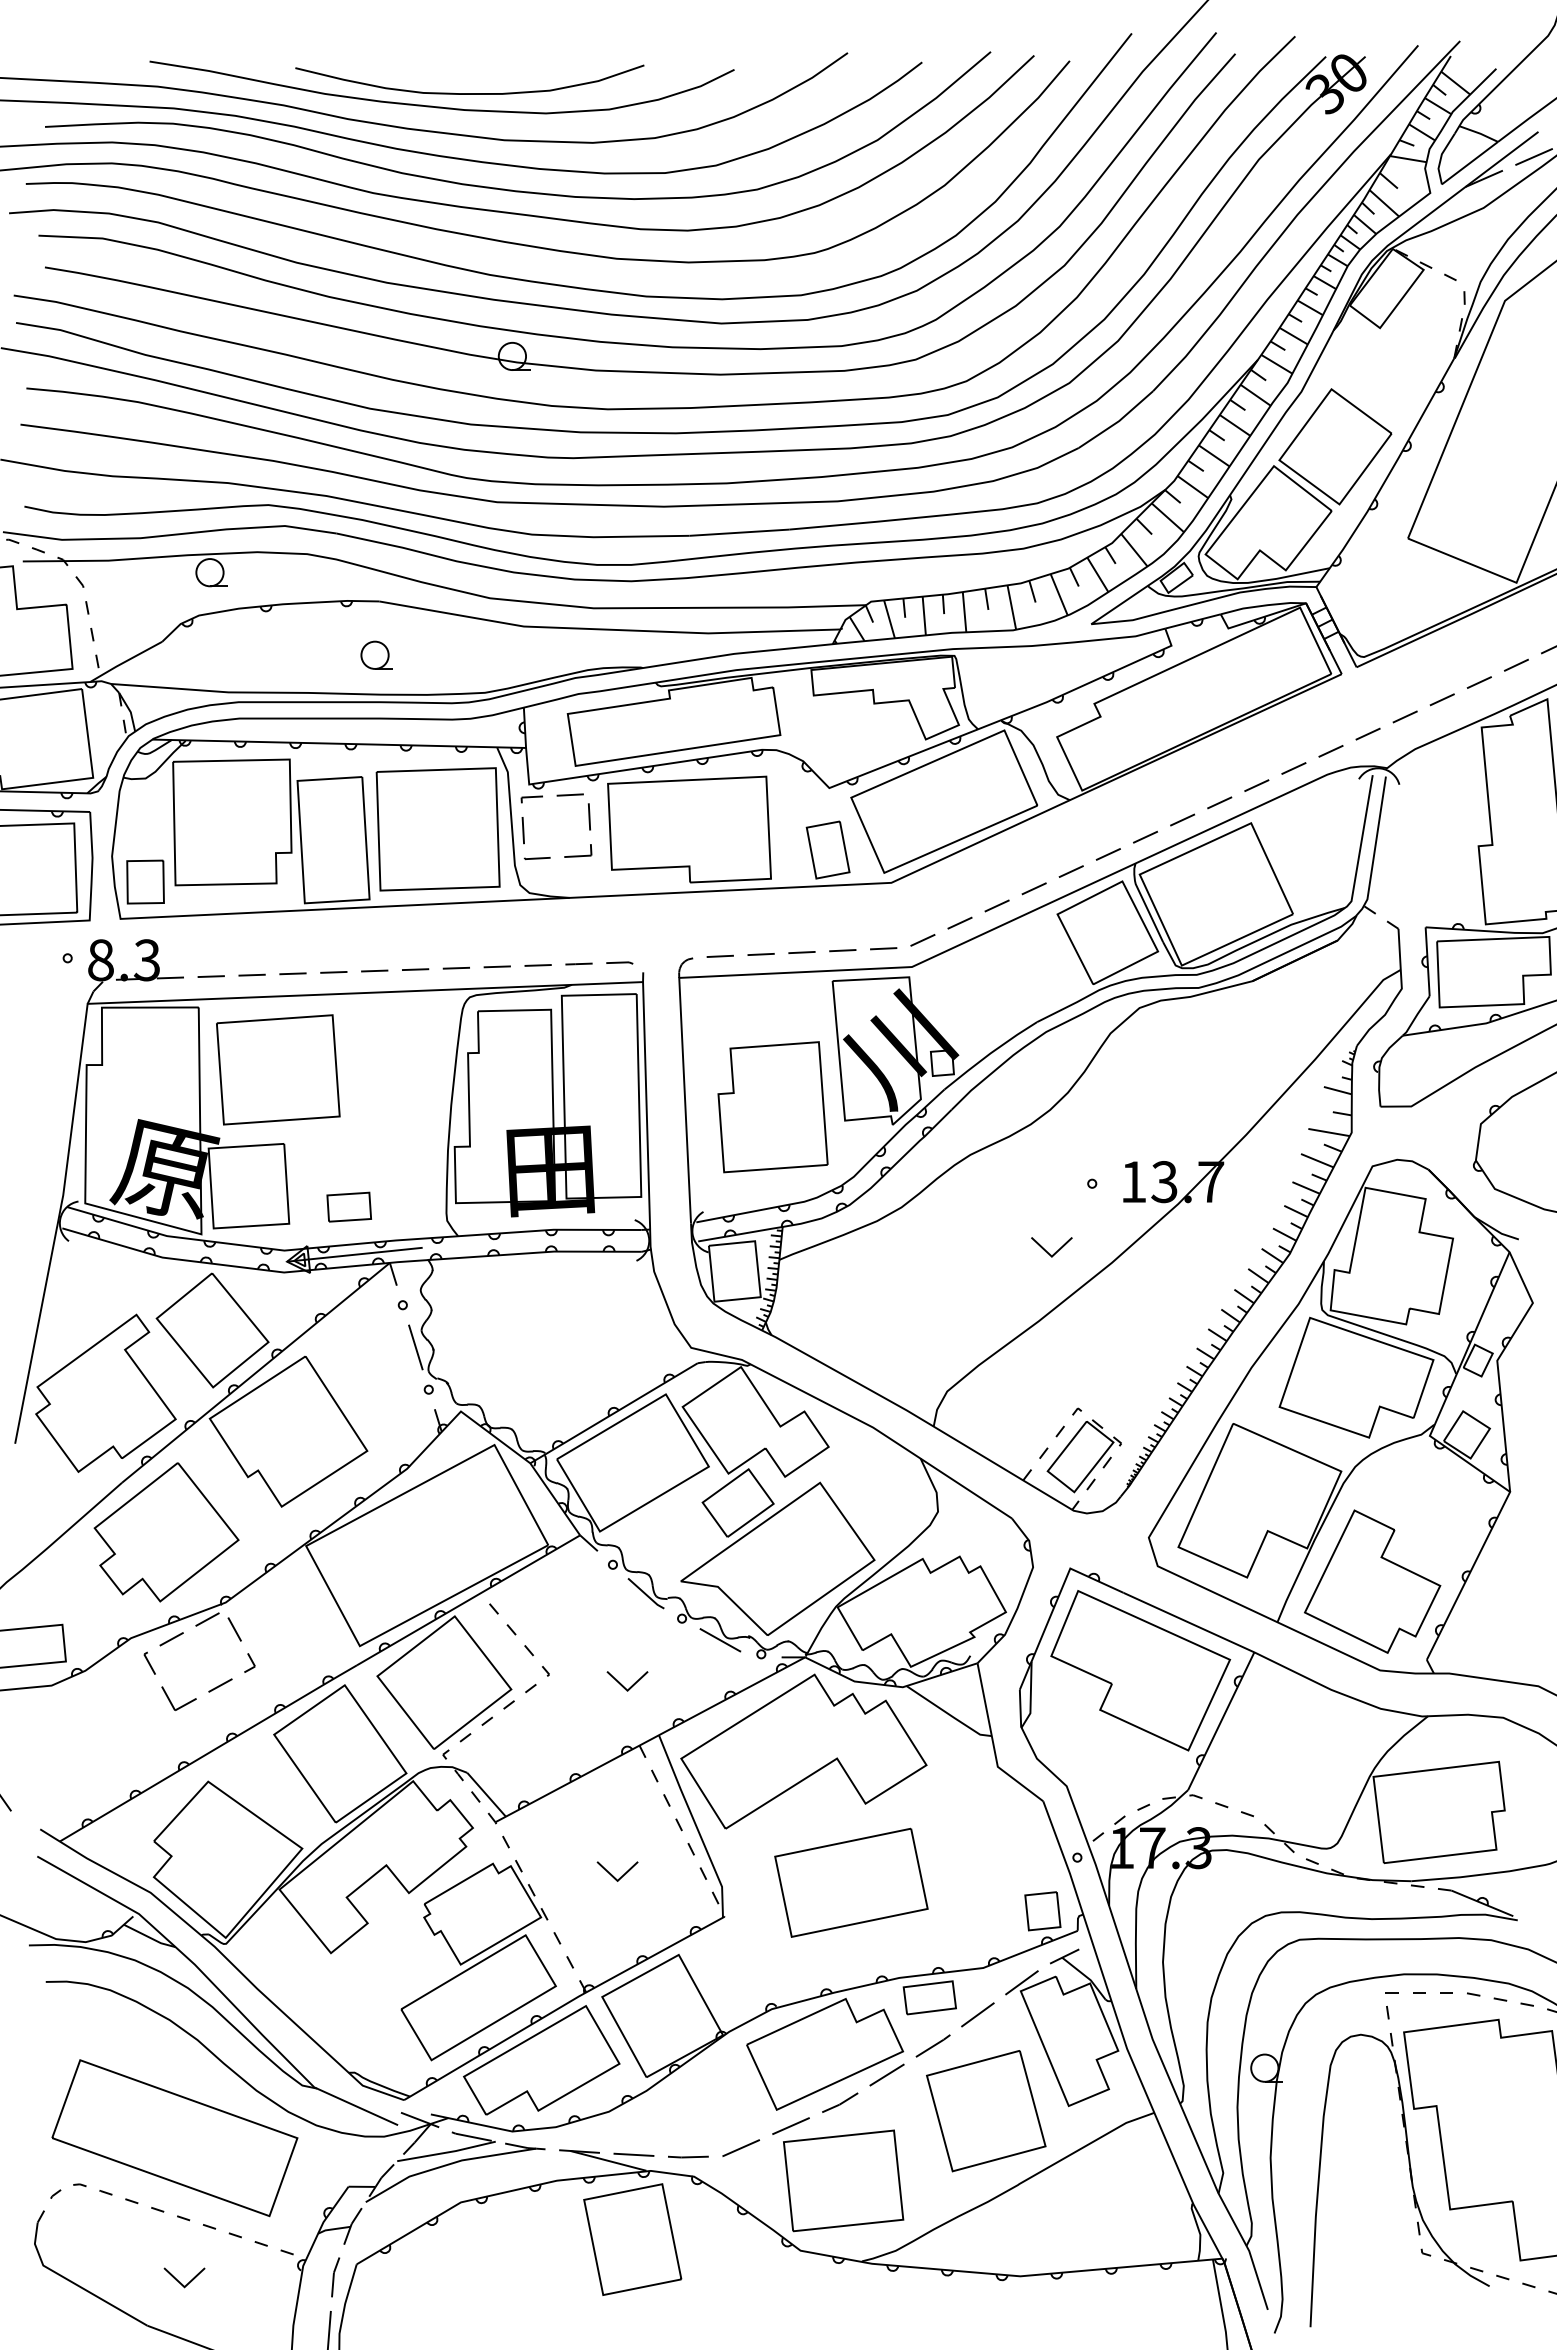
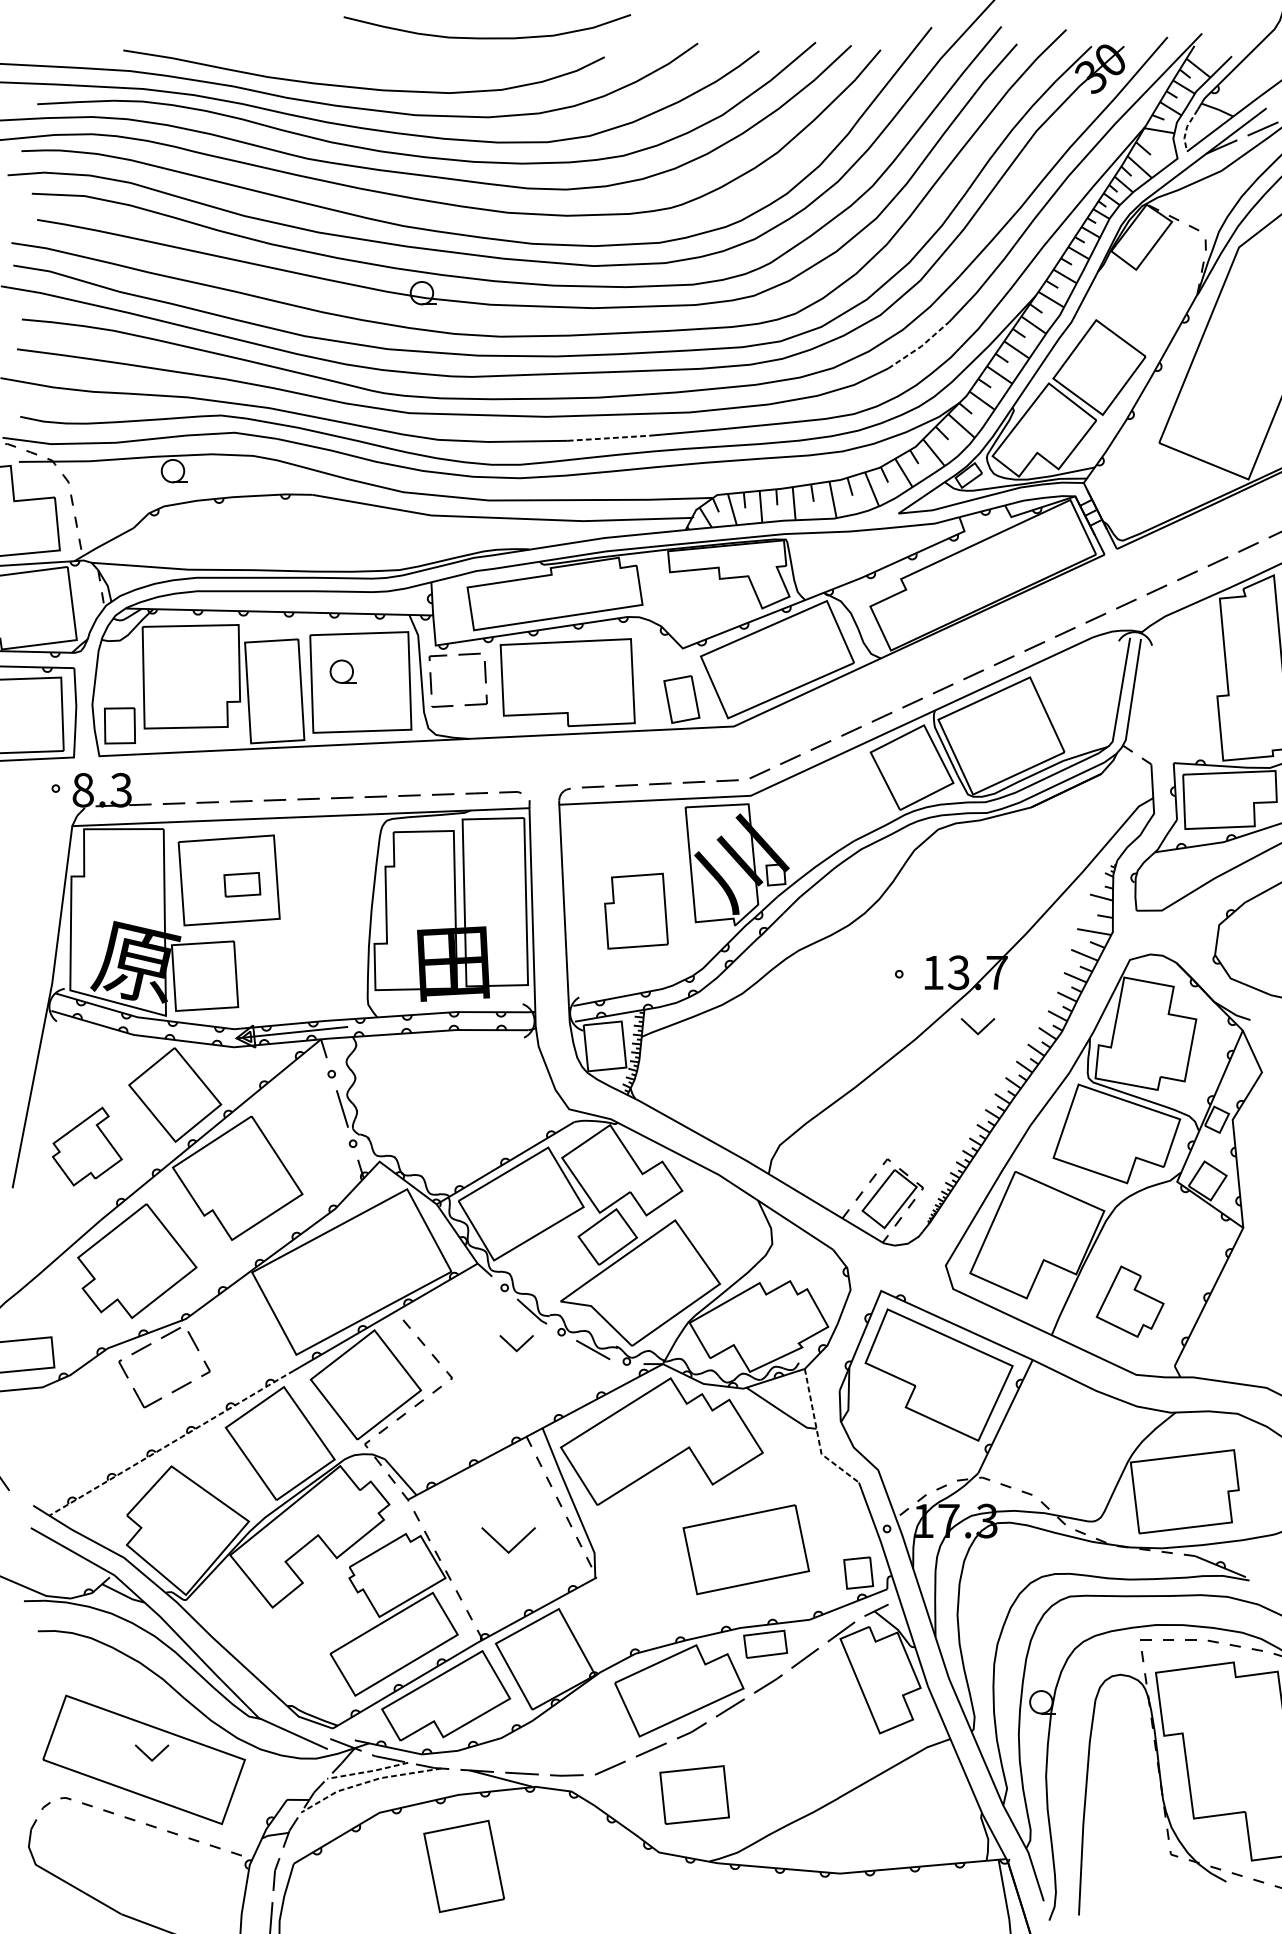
curve: (469, 93) -> (487, 38), moved
line: (1440, 158) -> (1185, 130), solid -> dashed
line: (1118, 421) -> (920, 346), solid -> dashed
line: (739, 532) -> (608, 438), solid -> dashed
part: (376, 654) -> (343, 671), moved
part: (772, 1107) -> (636, 911), size x0.7
part: (348, 1206) -> (241, 884), moved
part: (1051, 1247) -> (977, 1026), moved
part: (105, 1392) -> (86, 1146), size x0.6
part: (1372, 1581) -> (1129, 1301), size x0.6
part: (627, 1681) -> (516, 1343), moved
line: (993, 1743) -> (817, 1434), solid -> dashed
line: (209, 1752) -> (172, 1442), solid -> dashed
part: (617, 1871) -> (508, 1540), size x1.6
part: (851, 1882) -> (746, 1549), moved
part: (986, 2111) -> (812, 1737), removed
line: (447, 2152) -> (368, 1771), solid -> dashed
line: (447, 2164) -> (368, 1781), solid -> dashed
part: (843, 2180) -> (694, 1794), size x0.7
part: (632, 2239) -> (464, 1866), moved
part: (184, 2277) -> (152, 1752), moved

